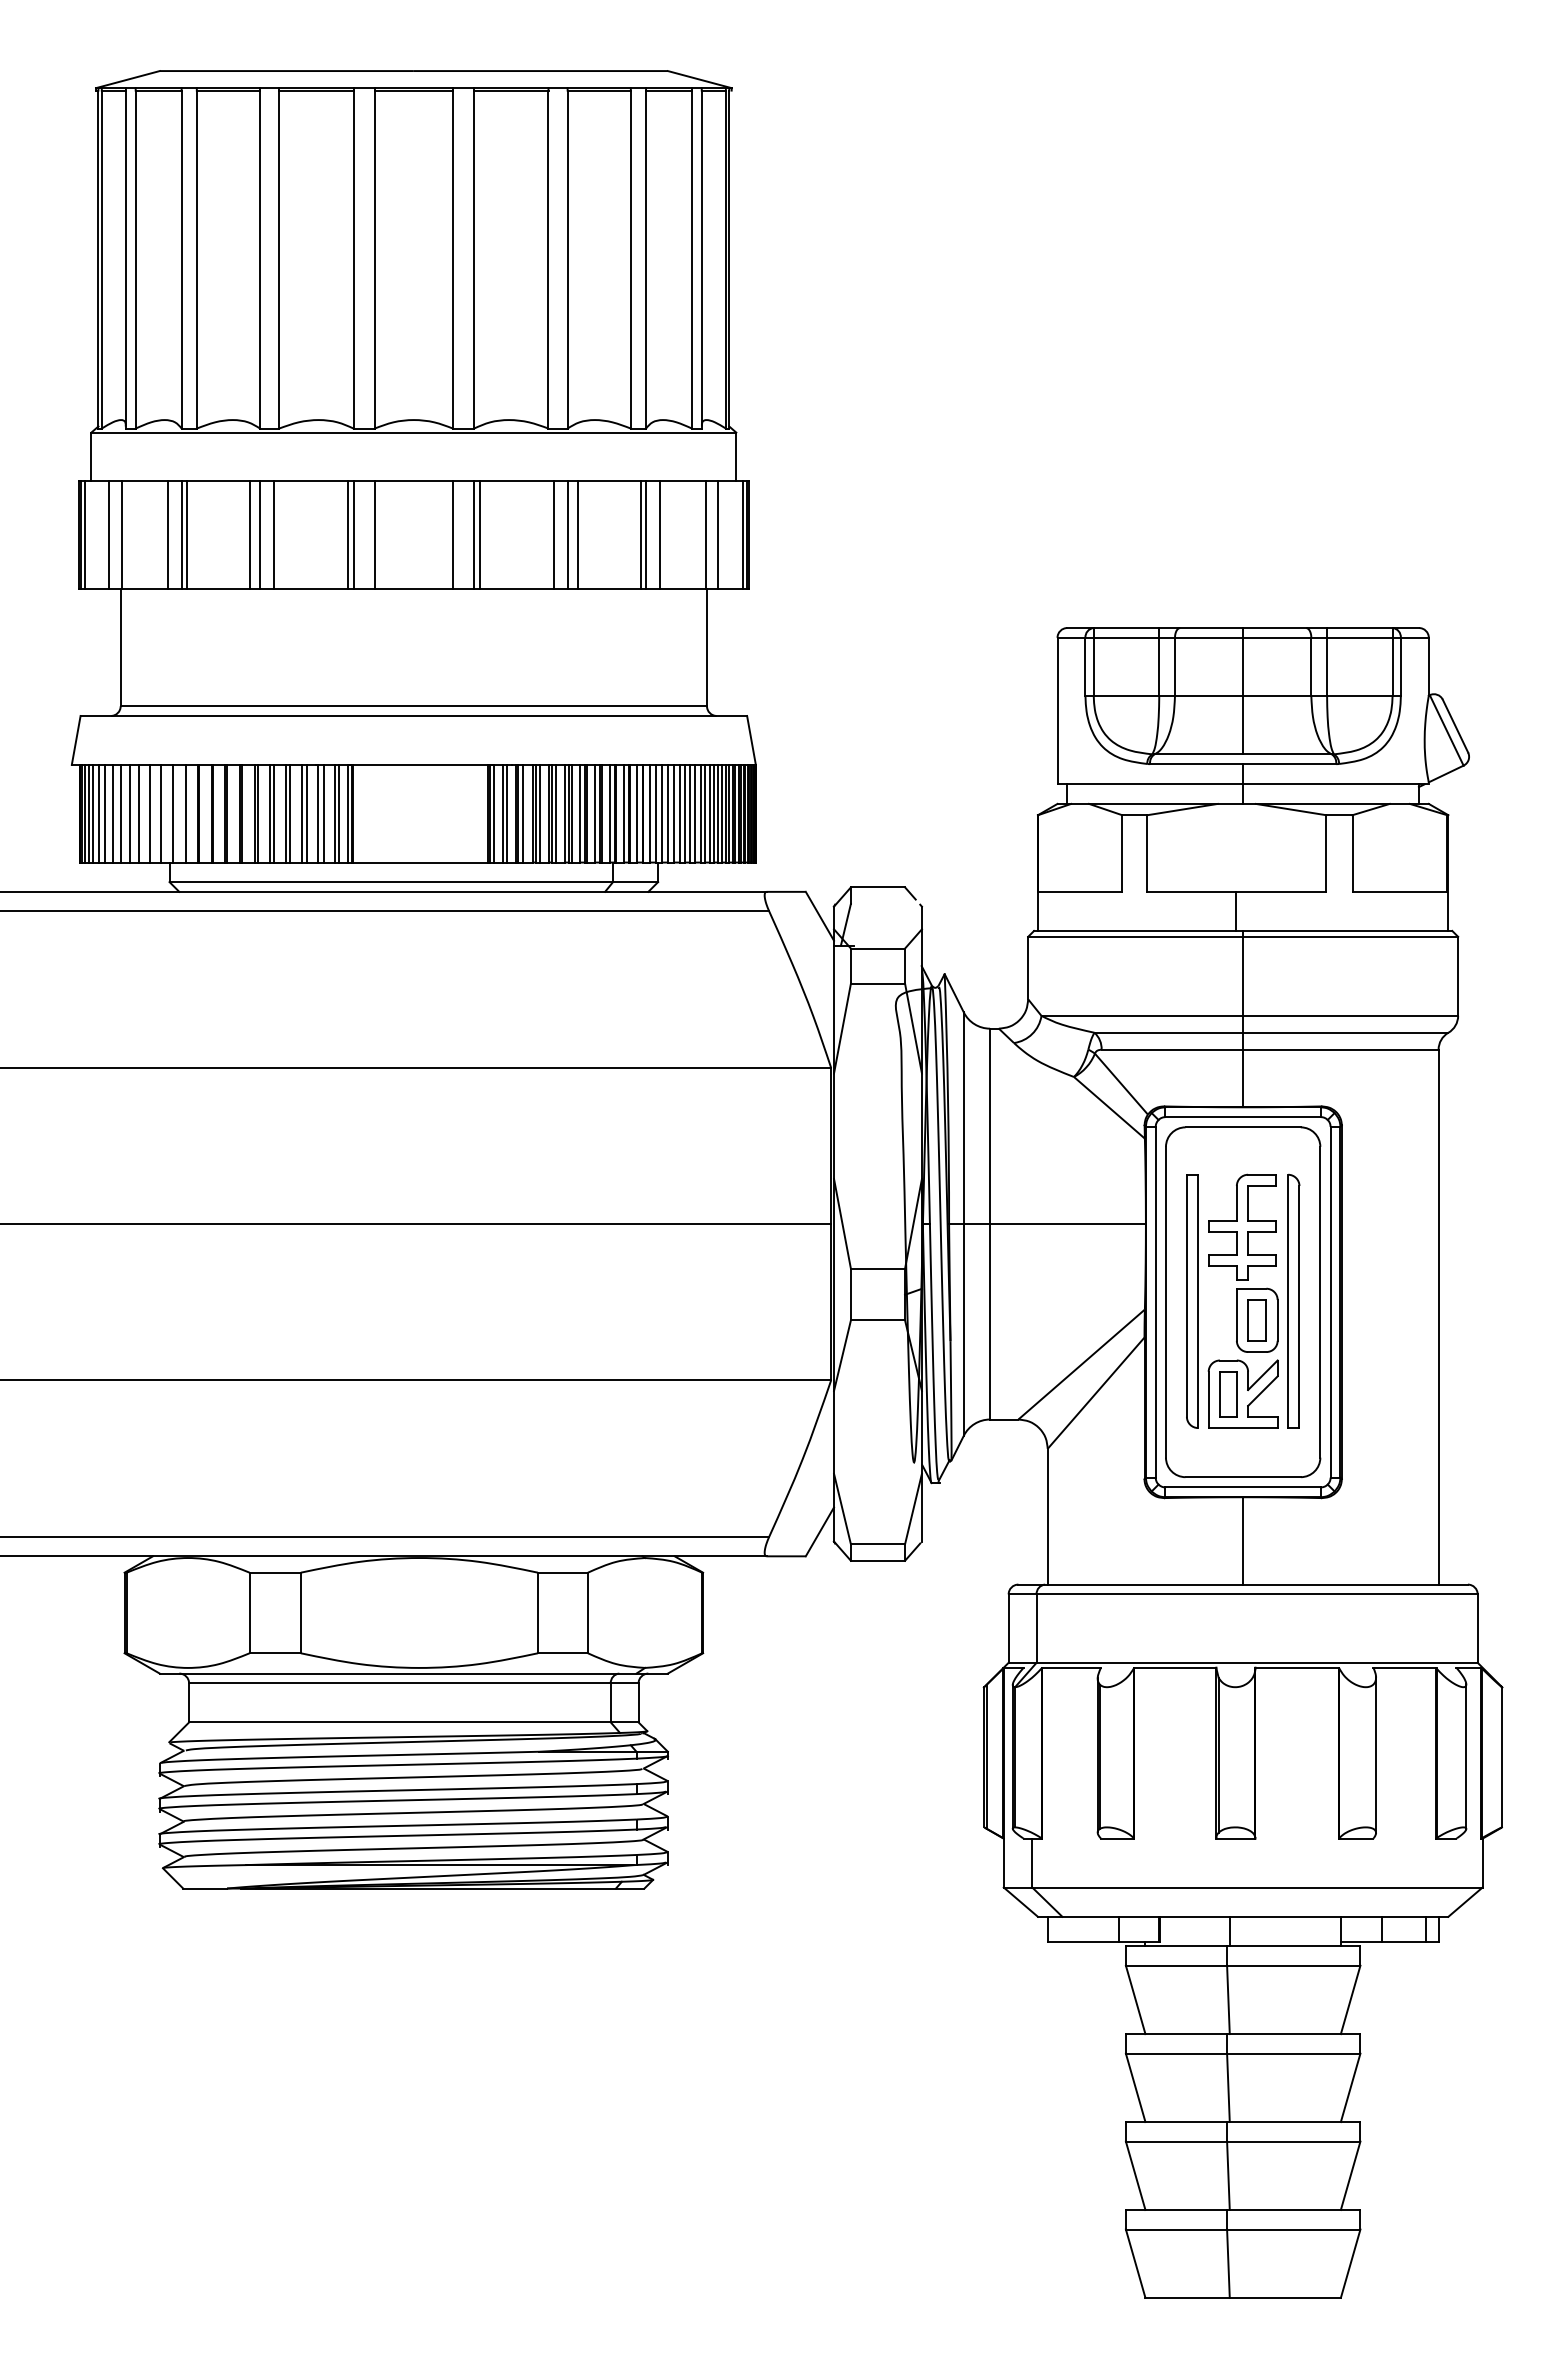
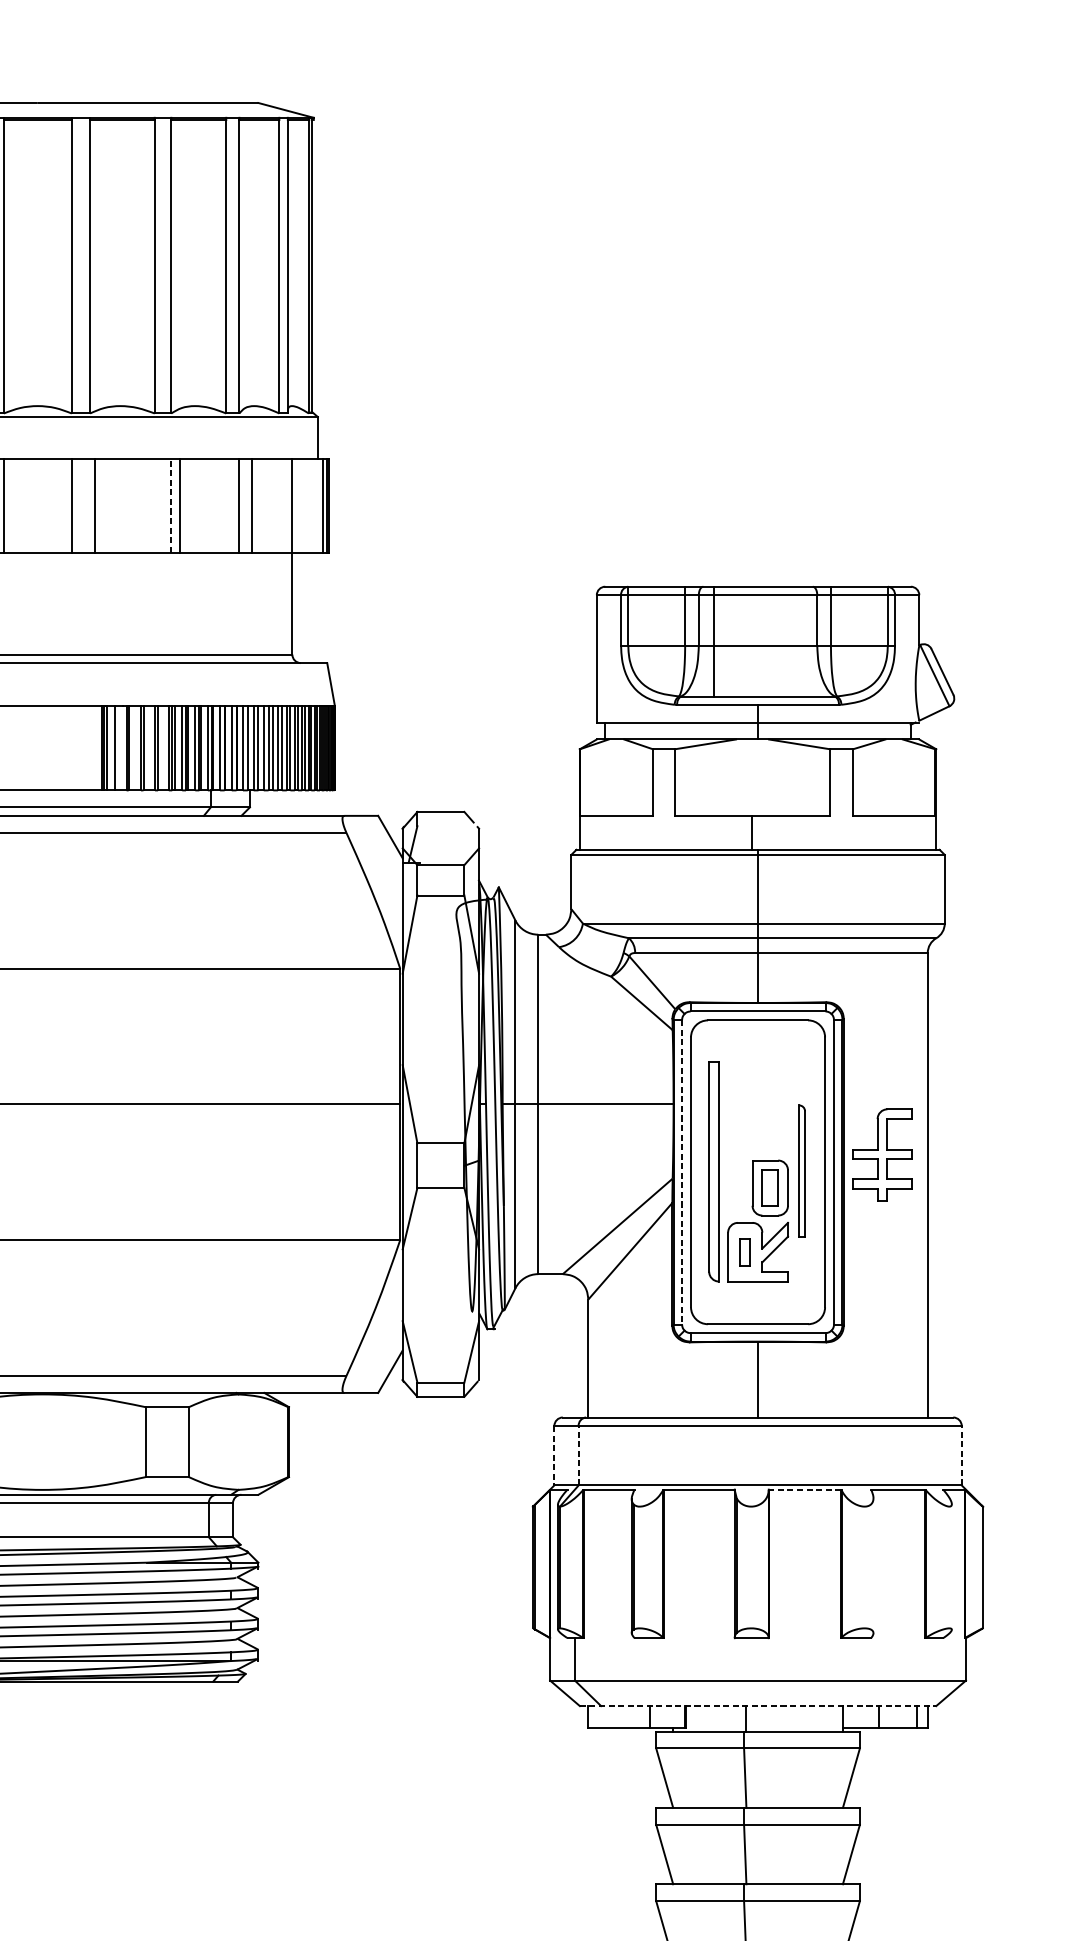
line: (474, 534) -> (90, 505), removed
line: (553, 534) -> (159, 505), removed
line: (641, 534) -> (235, 505), removed
line: (718, 534) -> (302, 505), removed
line: (567, 535) -> (171, 506), solid -> dashed
line: (1243, 691) -> (714, 641), moved
line: (506, 813) -> (118, 747), removed
line: (523, 813) -> (133, 747), removed
line: (539, 813) -> (146, 747), removed
line: (555, 813) -> (160, 747), removed
part: (1242, 1226) -> (882, 1154), moved
part: (1293, 1300) -> (801, 1170), size x0.6
line: (1155, 1302) -> (681, 1172), solid -> dashed
part: (1228, 1394) -> (745, 1252), size x0.7
line: (1036, 1628) -> (578, 1455), solid -> dashed
line: (1477, 1628) -> (961, 1455), solid -> dashed
line: (1008, 1629) -> (554, 1456), solid -> dashed
line: (1297, 1667) -> (805, 1489), solid -> dashed
line: (1376, 1755) -> (873, 1565), removed
line: (1466, 1756) -> (952, 1566), removed
line: (1243, 1916) -> (758, 1705), solid -> dashed

